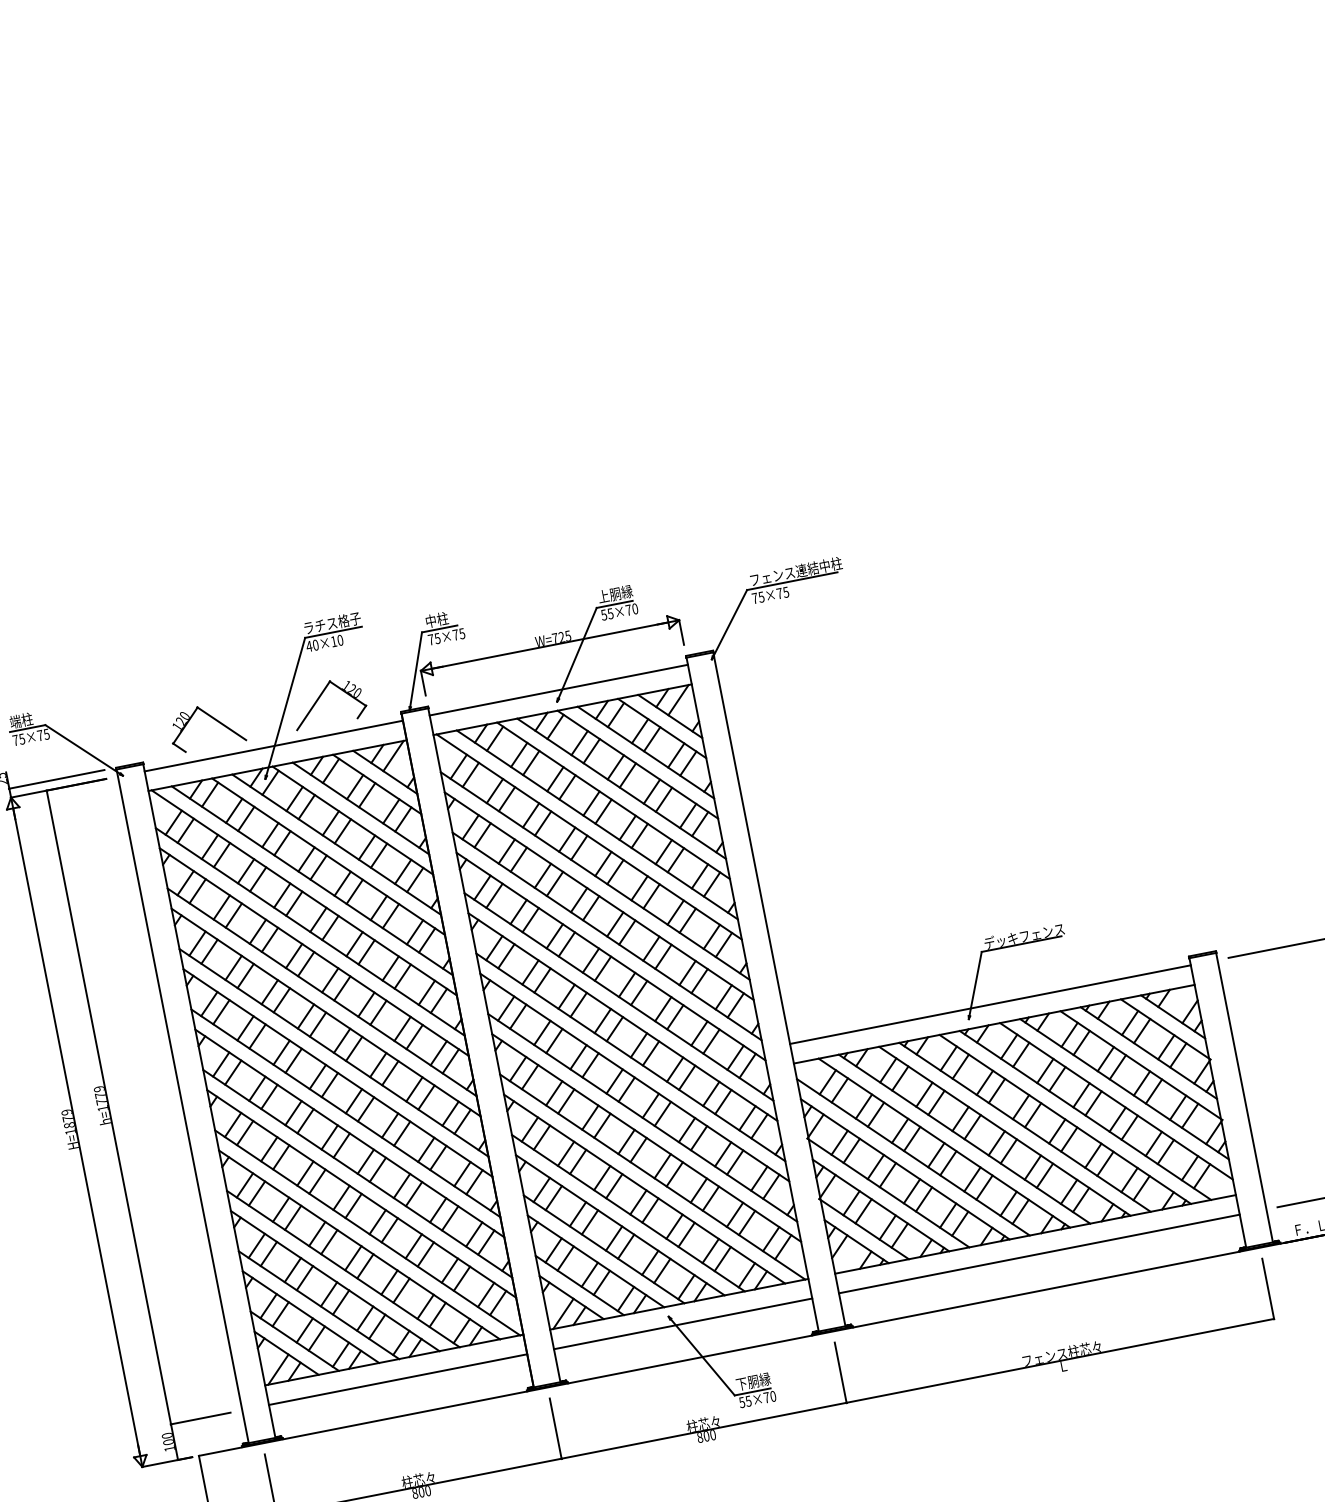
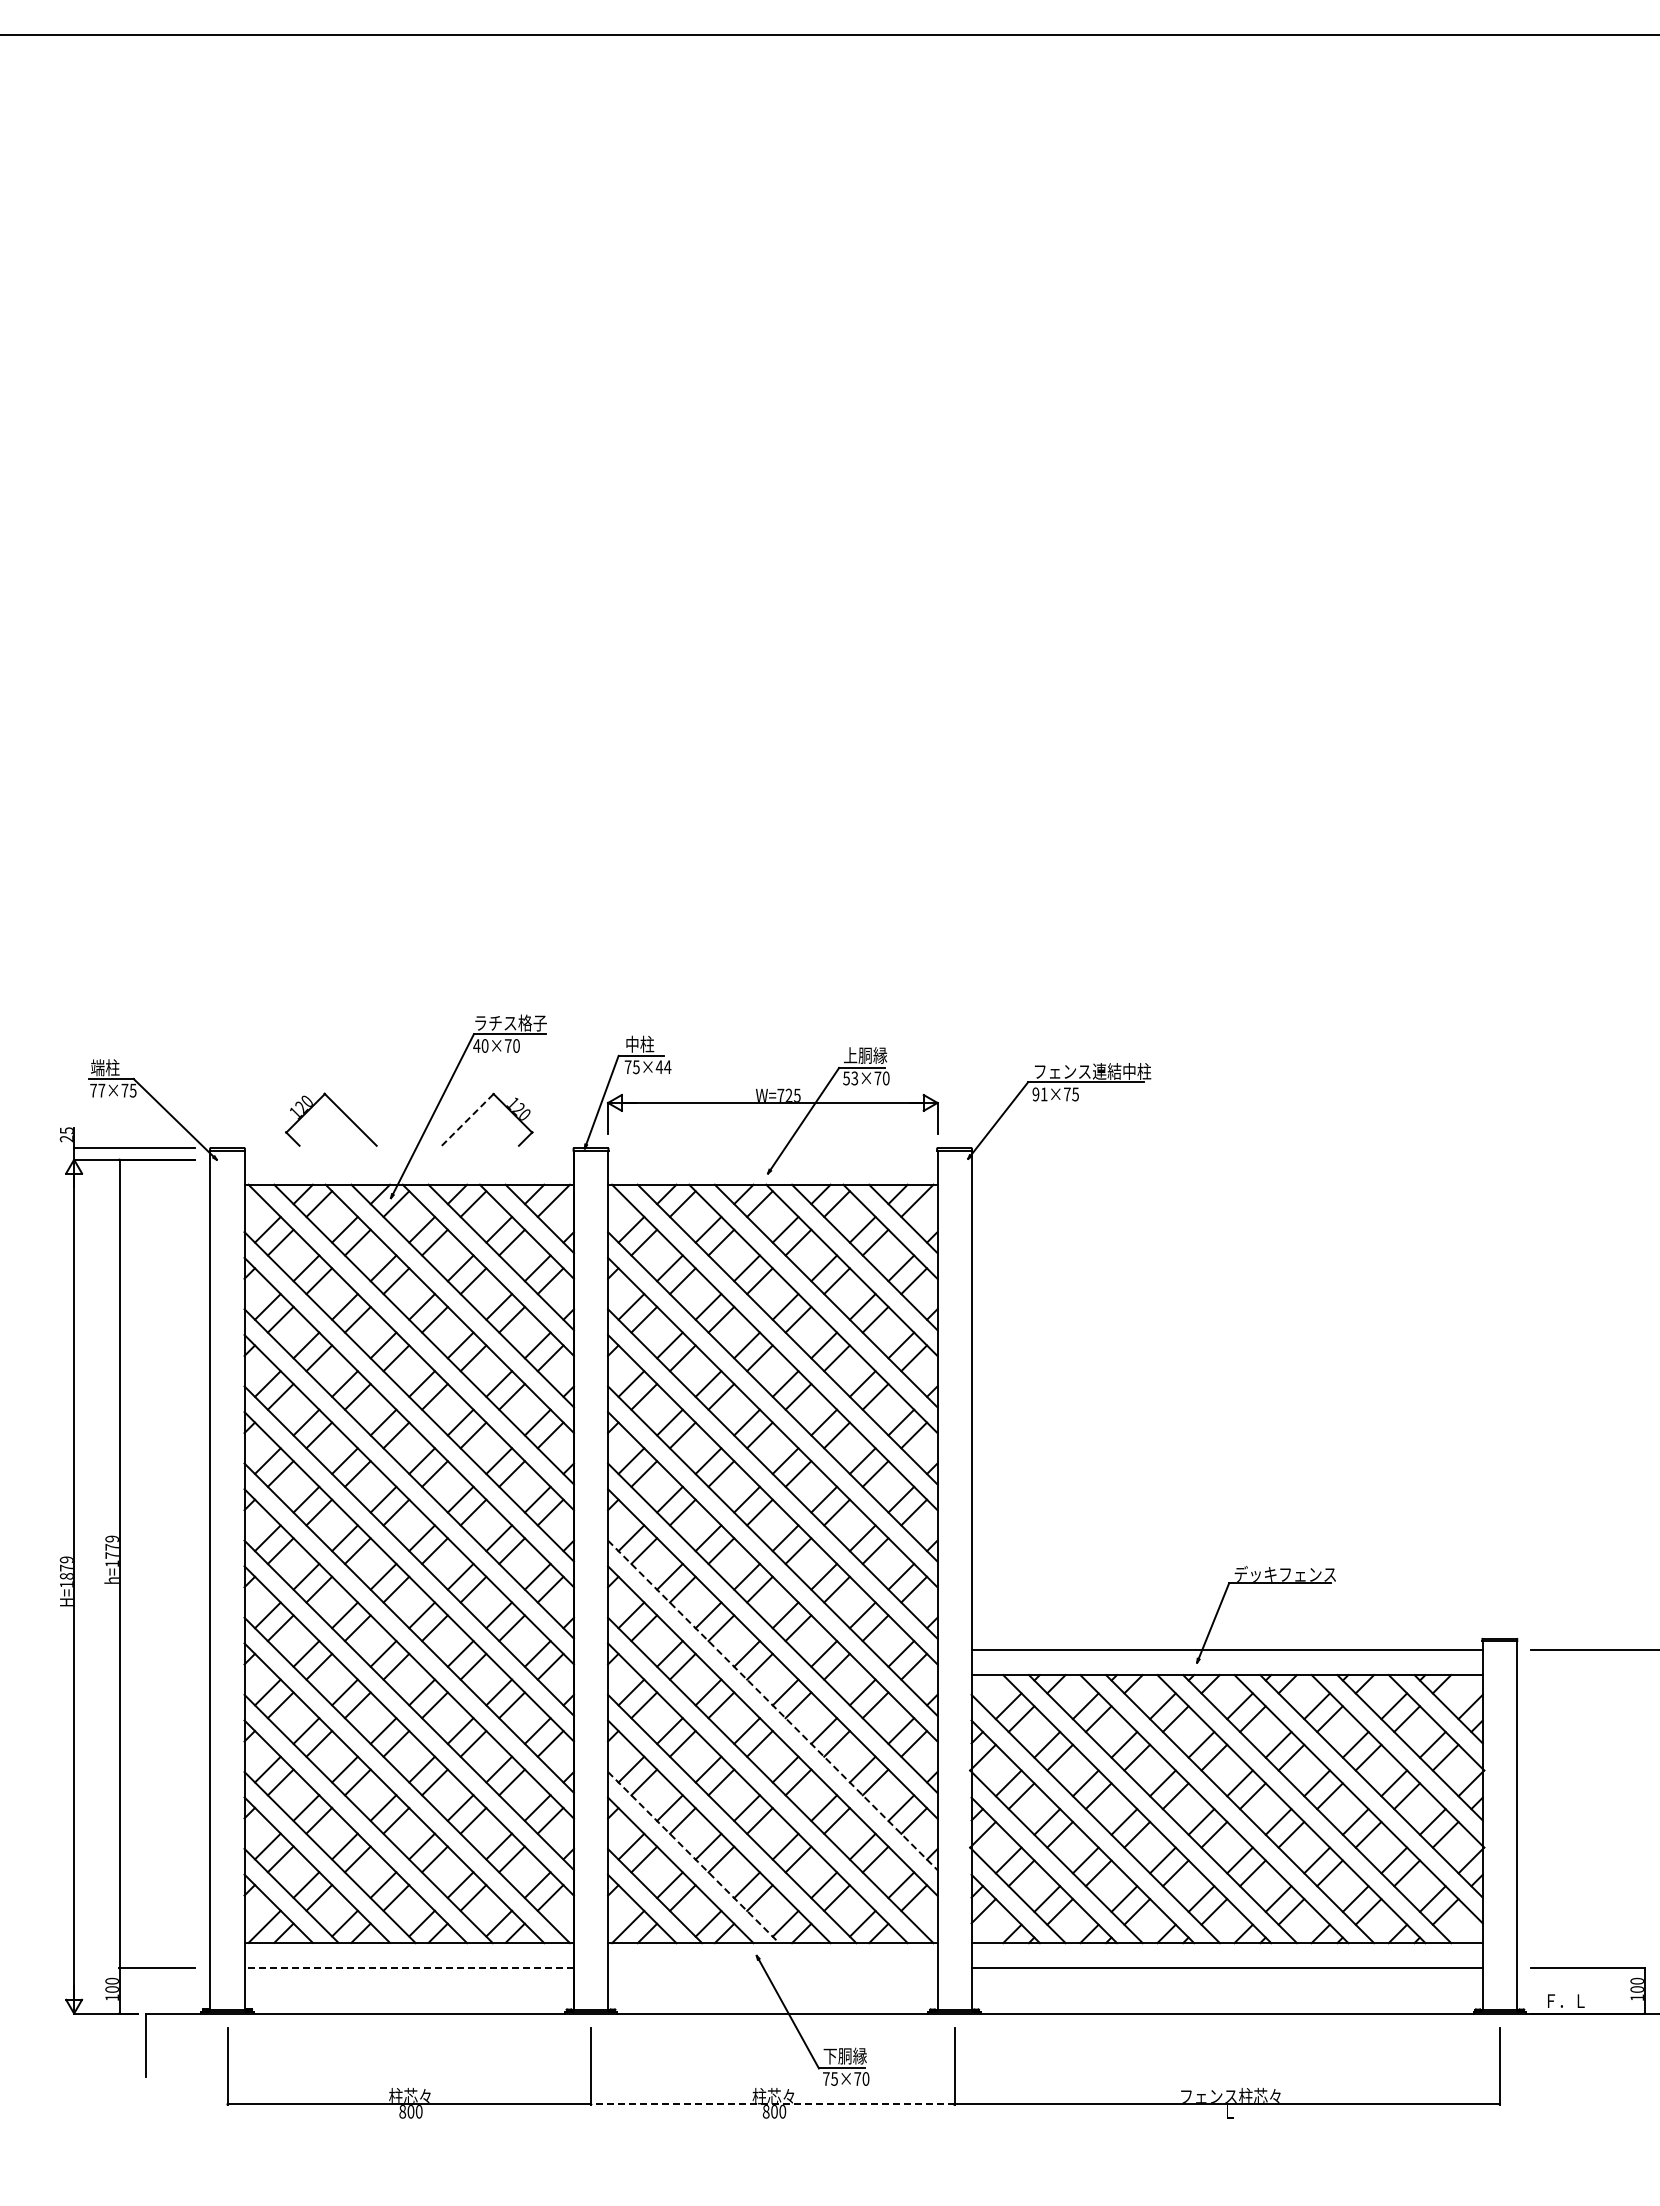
text: (757, 597) -> (1039, 1094), 75×75 -> 91×75
text: (610, 613) -> (854, 1077), 55×70 -> 53×70
text: (458, 634) -> (663, 1067), 75×75 -> 75×44
text: (334, 641) -> (508, 1045), 40×10 -> 40×70
line: (558, 689) -> (772, 1159), removed
line: (313, 705) -> (467, 1119), solid -> dashed
text: (21, 739) -> (101, 1090), 75×75 -> 77×75
line: (273, 745) -> (408, 1159), removed
line: (642, 1118) -> (772, 1705), solid -> dashed
line: (604, 1249) -> (694, 1857), solid -> dashed
line: (682, 1324) -> (772, 1968), removed
line: (398, 1379) -> (409, 1967), solid -> dashed
text: (741, 1402) -> (825, 2078), 55×70 -> 75×70
line: (703, 1430) -> (772, 2104), solid -> dashed

